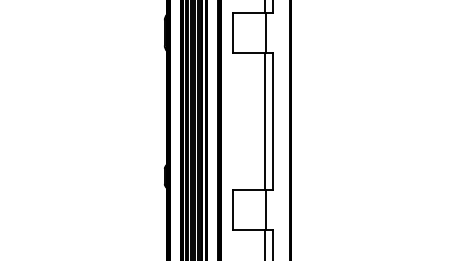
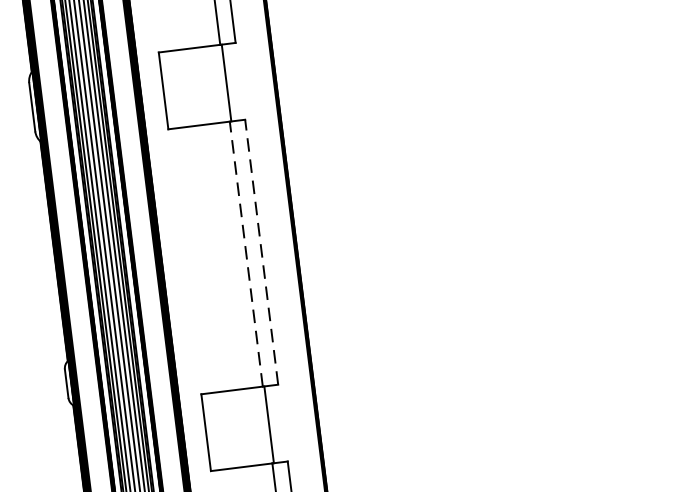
line: (264, 121) -> (245, 253), solid -> dashed
line: (272, 121) -> (260, 252), solid -> dashed

